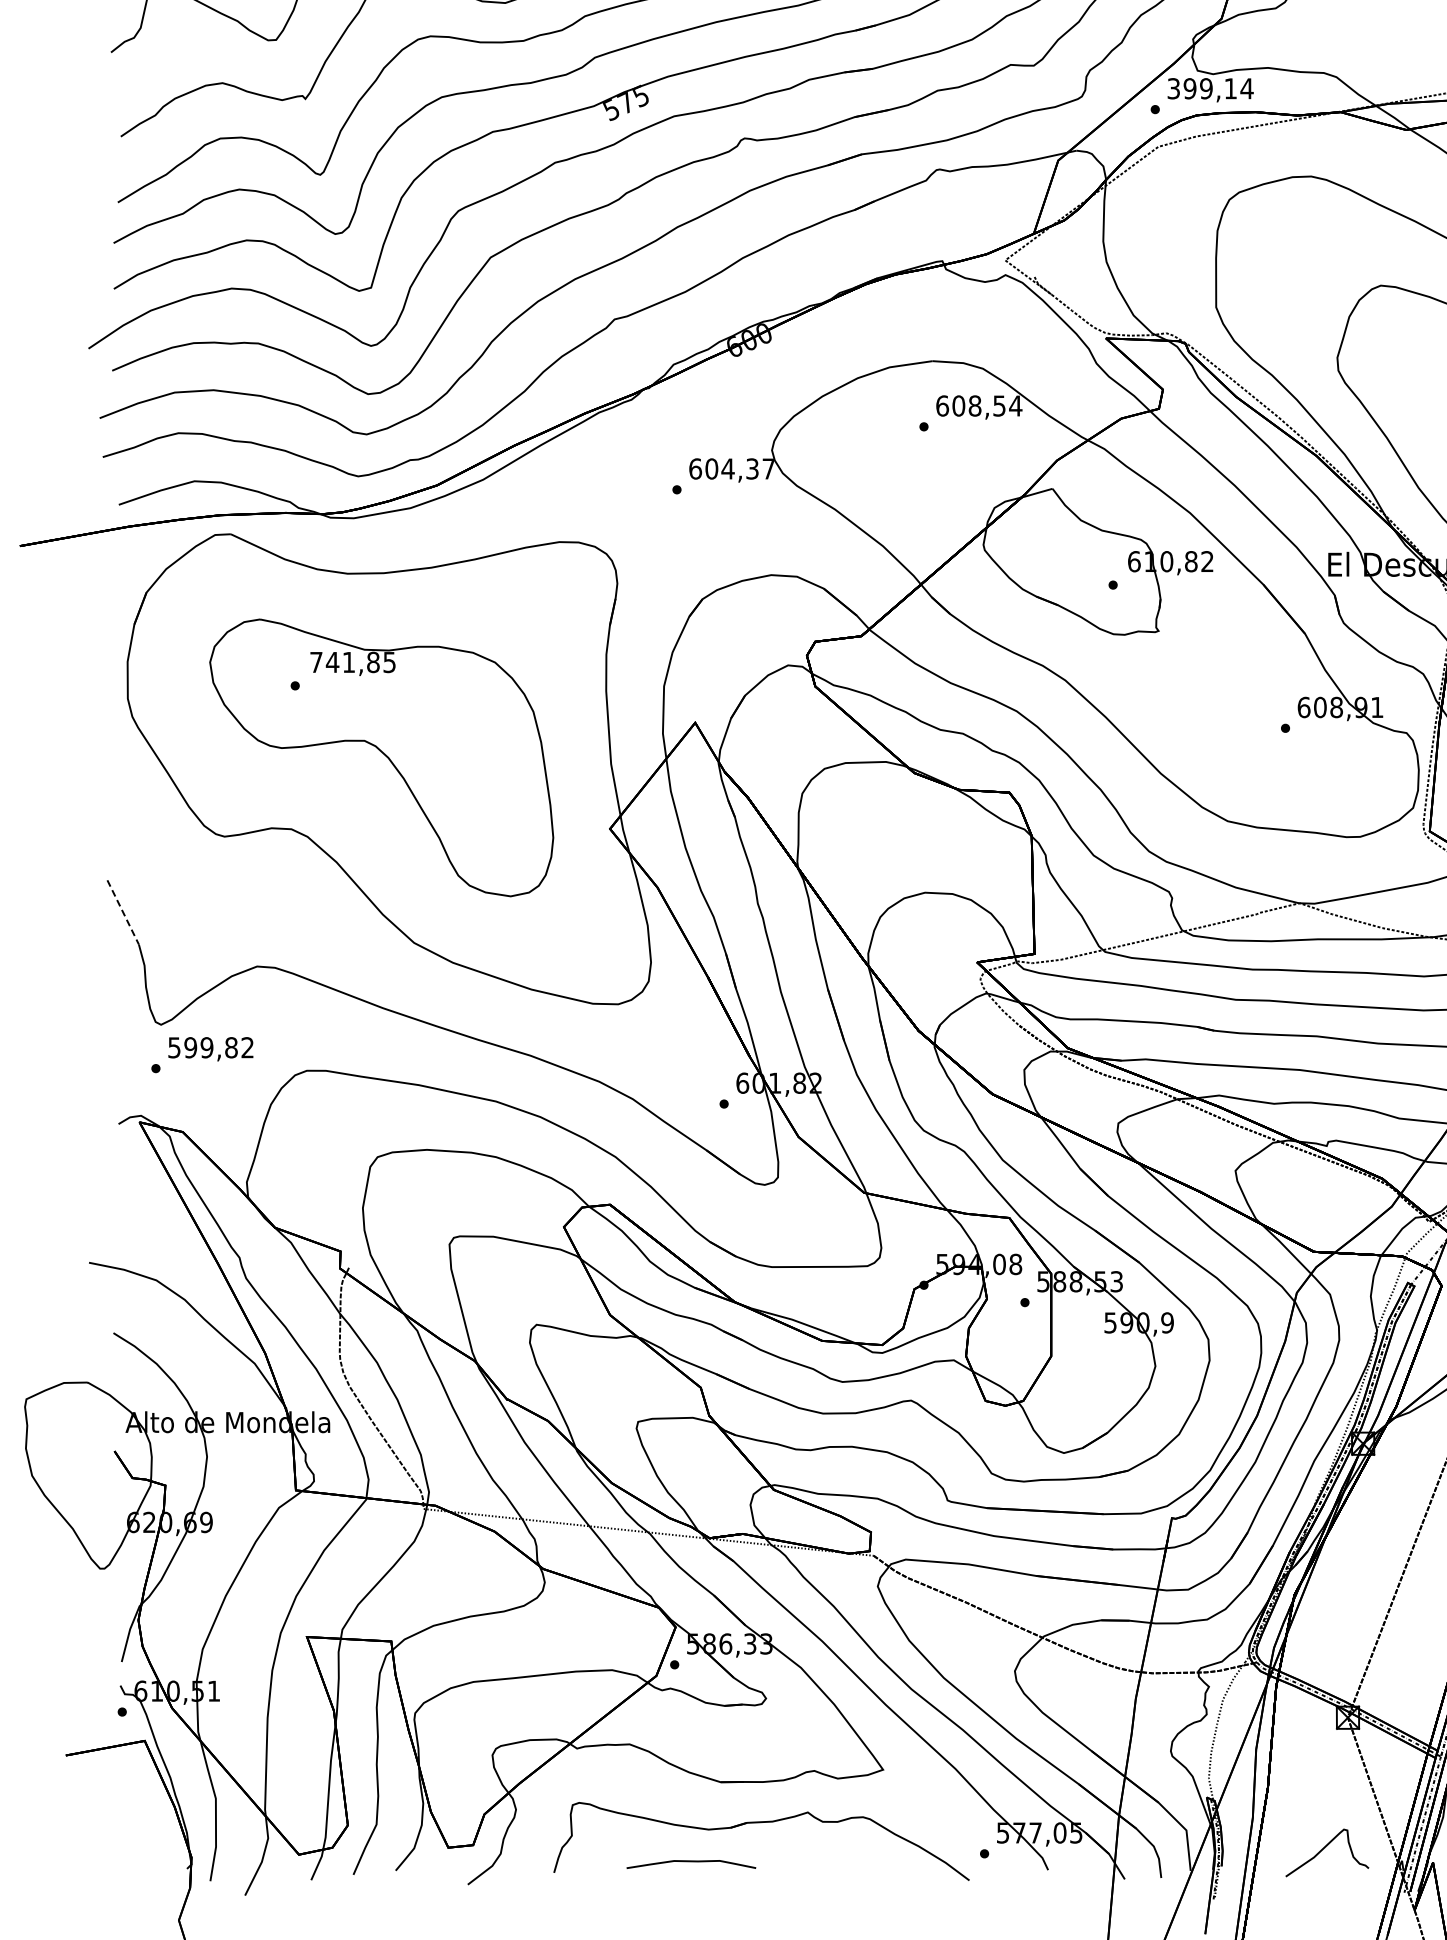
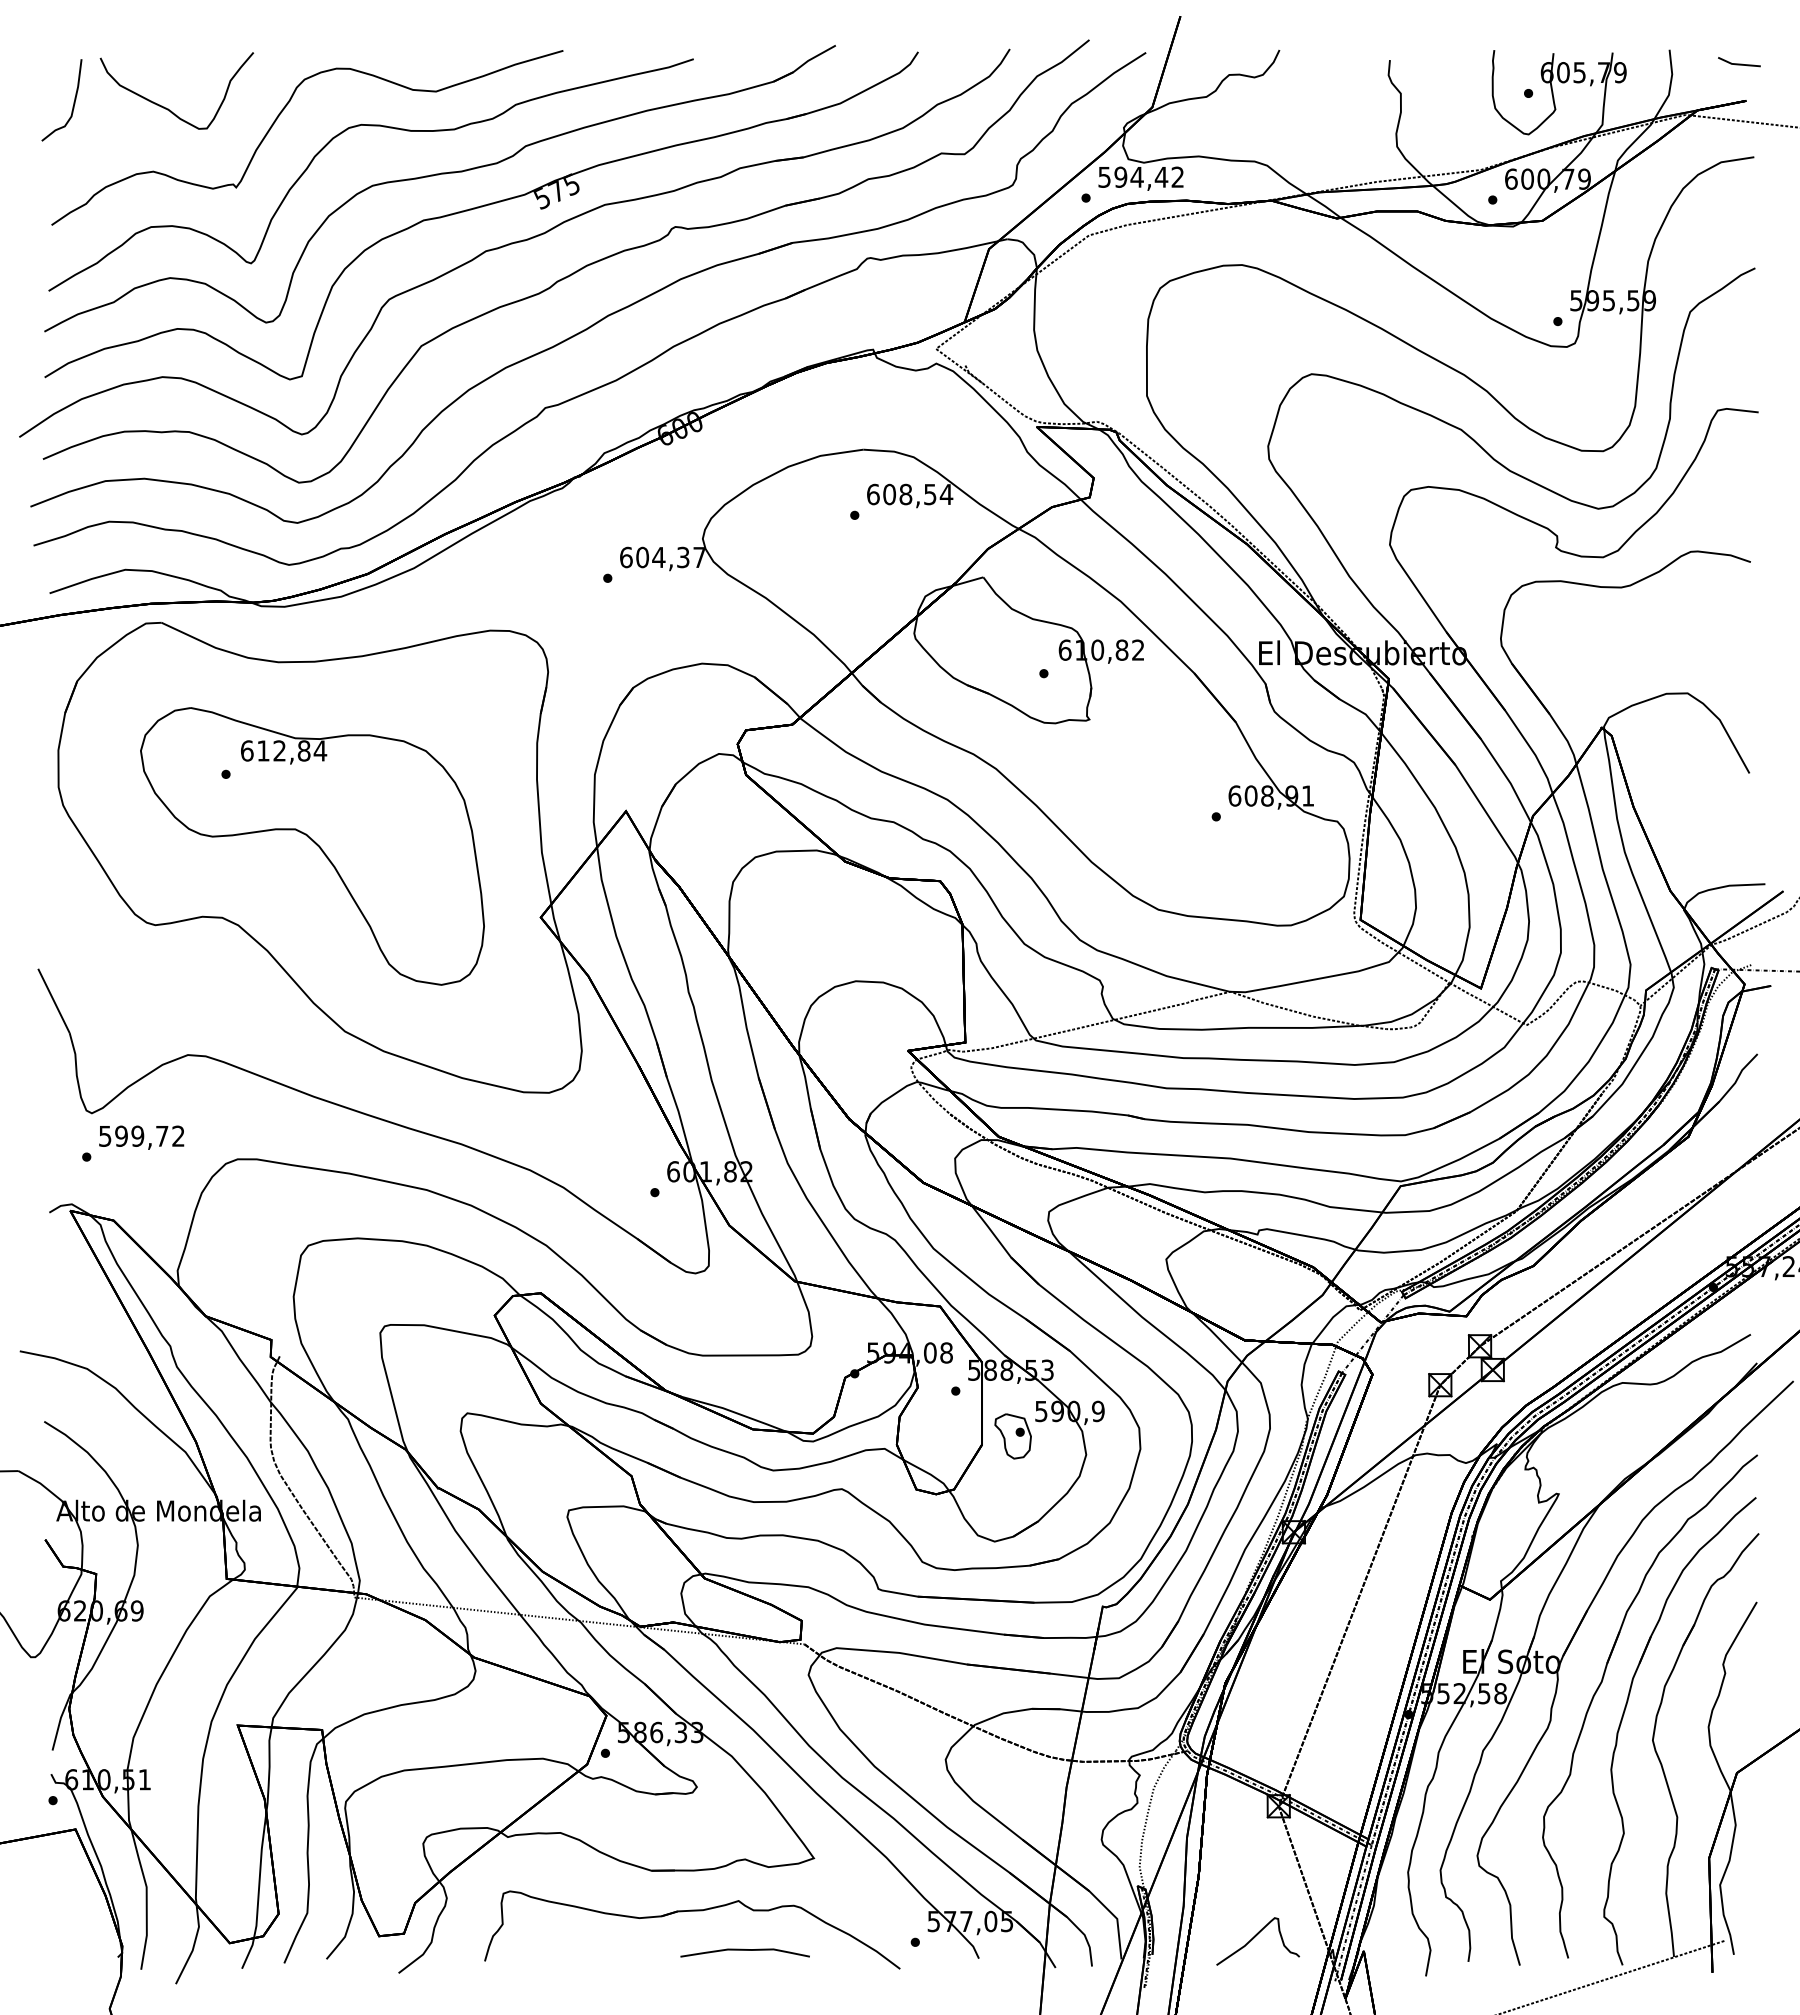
text: (1210, 87) -> (1141, 176), 399,14 -> 594,42
text: (353, 661) -> (284, 750), 741,85 -> 612,84
line: (122, 911) -> (53, 1000), dashed -> solid
text: (231, 1046) -> (162, 1135), 599,82 -> 599,72
part: (1081, 1347) -> (1012, 1436), added
curve: (690, 1861) -> (744, 1950), moved

